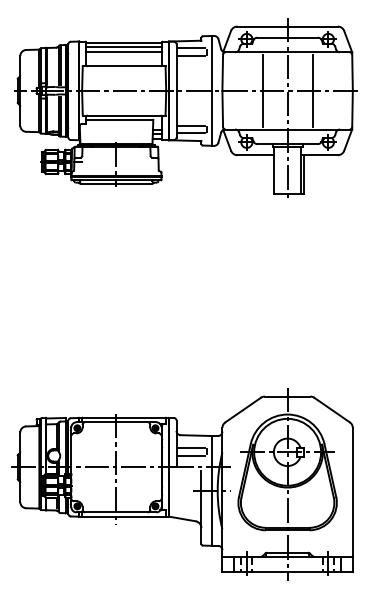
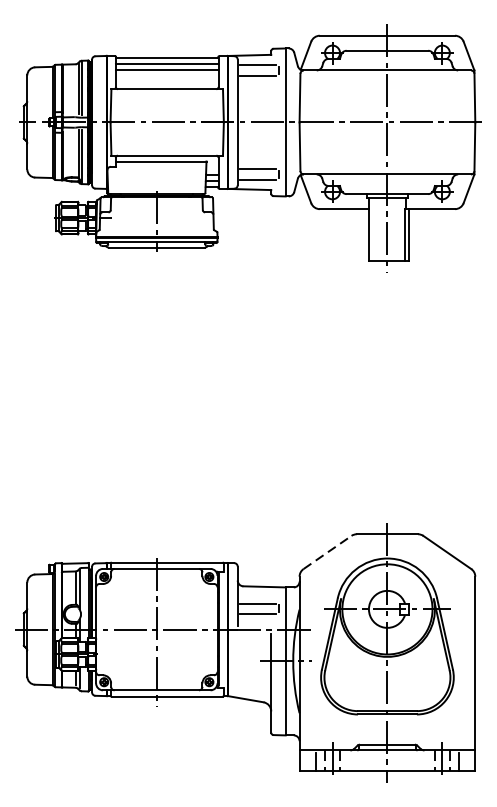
line: (262, 90) -> (353, 121), removed
line: (312, 90) -> (420, 121), removed
line: (243, 410) -> (327, 553), solid -> dashed

